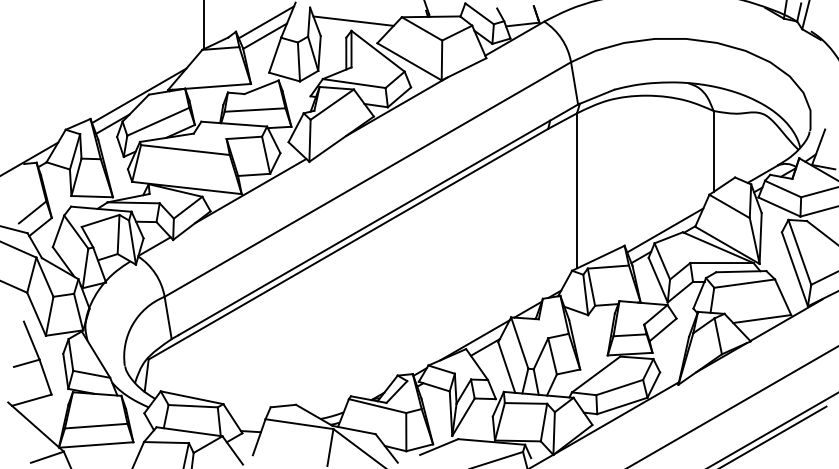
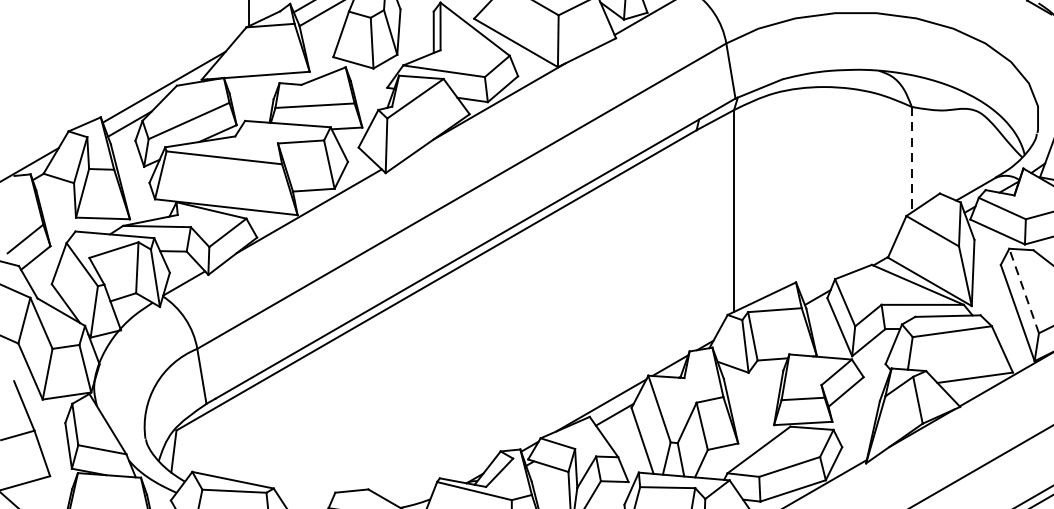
line: (713, 151) -> (911, 159), solid -> dashed
line: (665, 230) -> (849, 262), removed
line: (799, 251) -> (1023, 289), solid -> dashed

